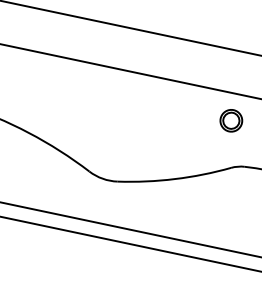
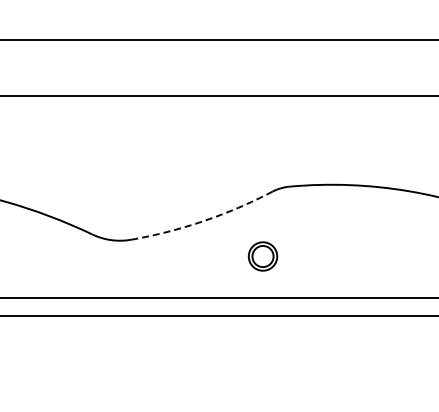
part: (230, 120) -> (262, 256), moved
arc: (174, 179) -> (203, 221), solid -> dashed

